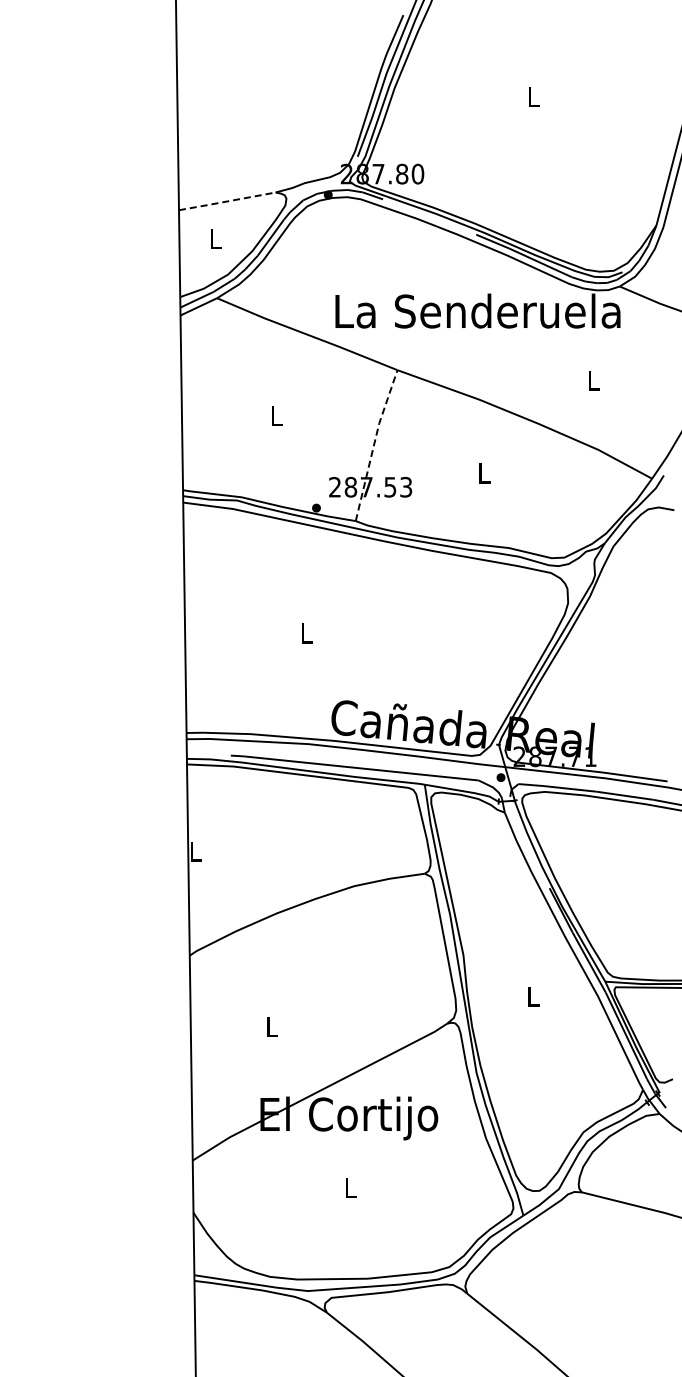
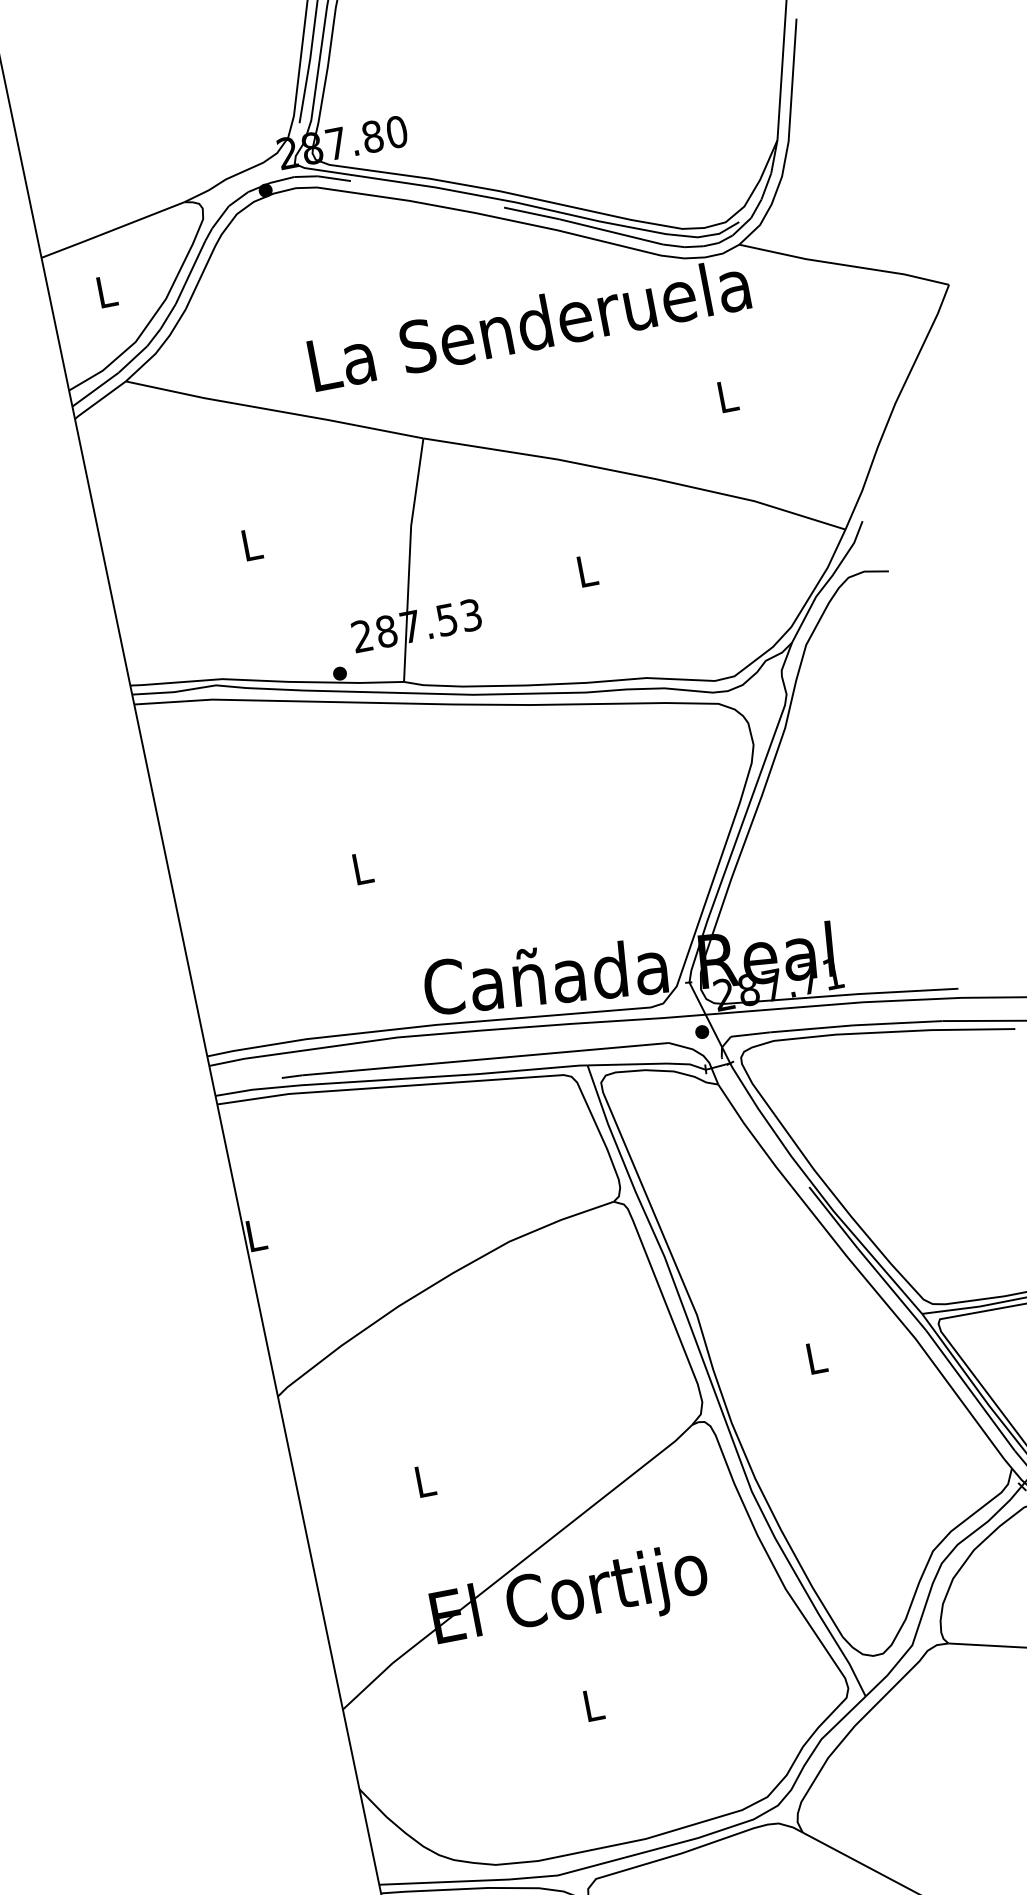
line: (226, 201) -> (111, 230), dashed -> solid
line: (374, 443) -> (409, 557), dashed -> solid

